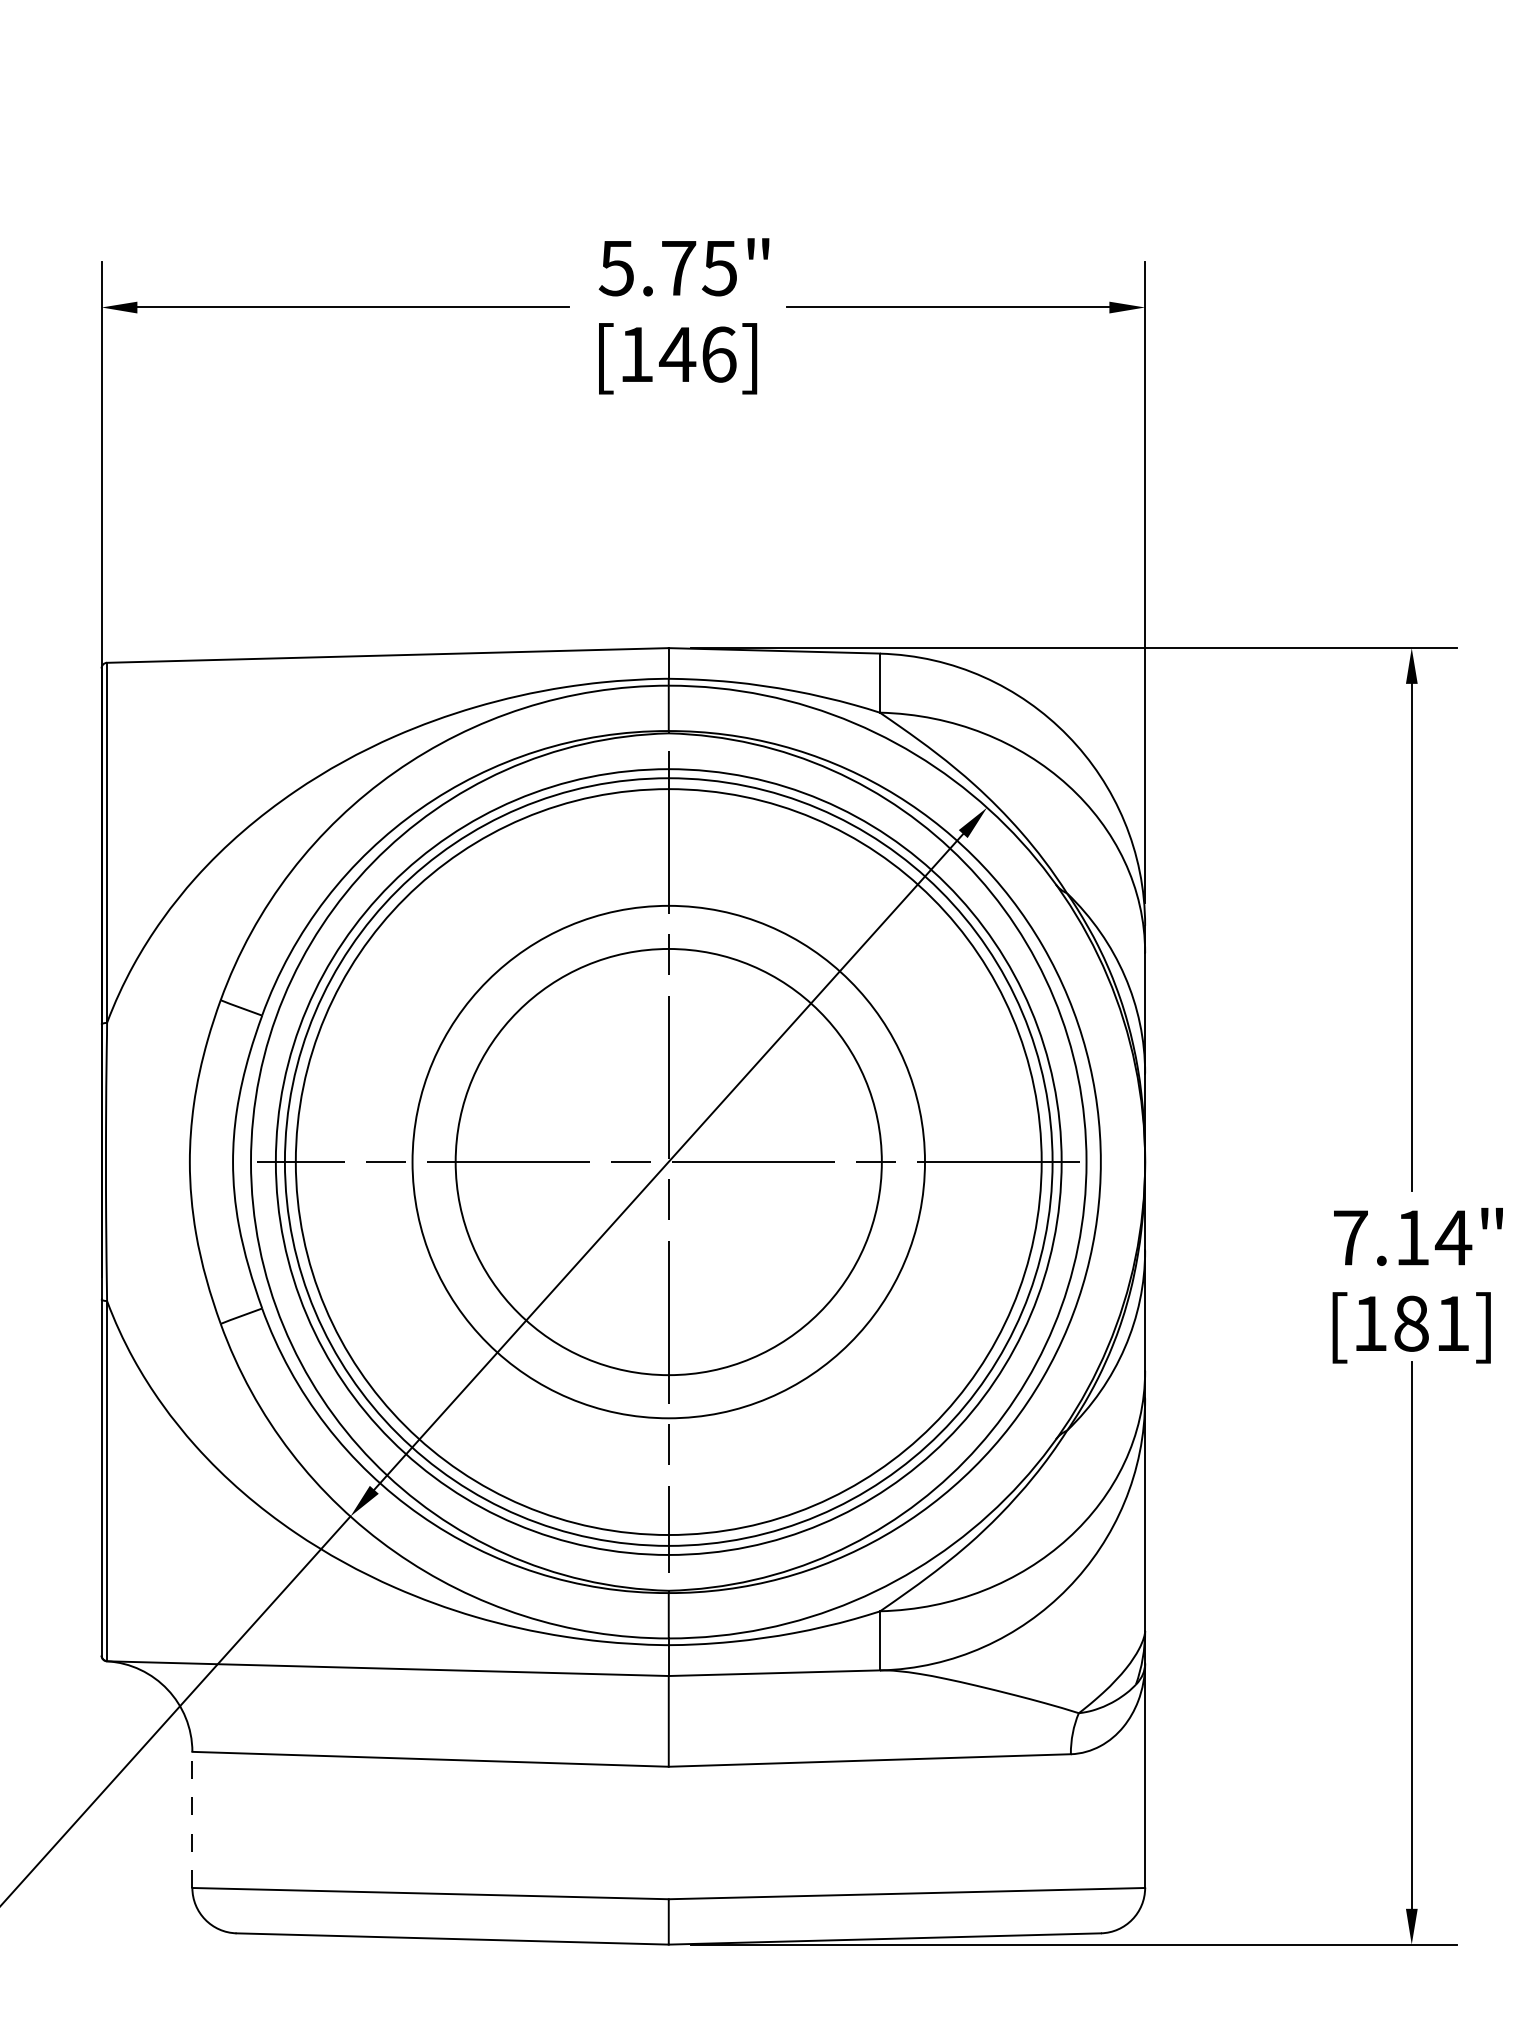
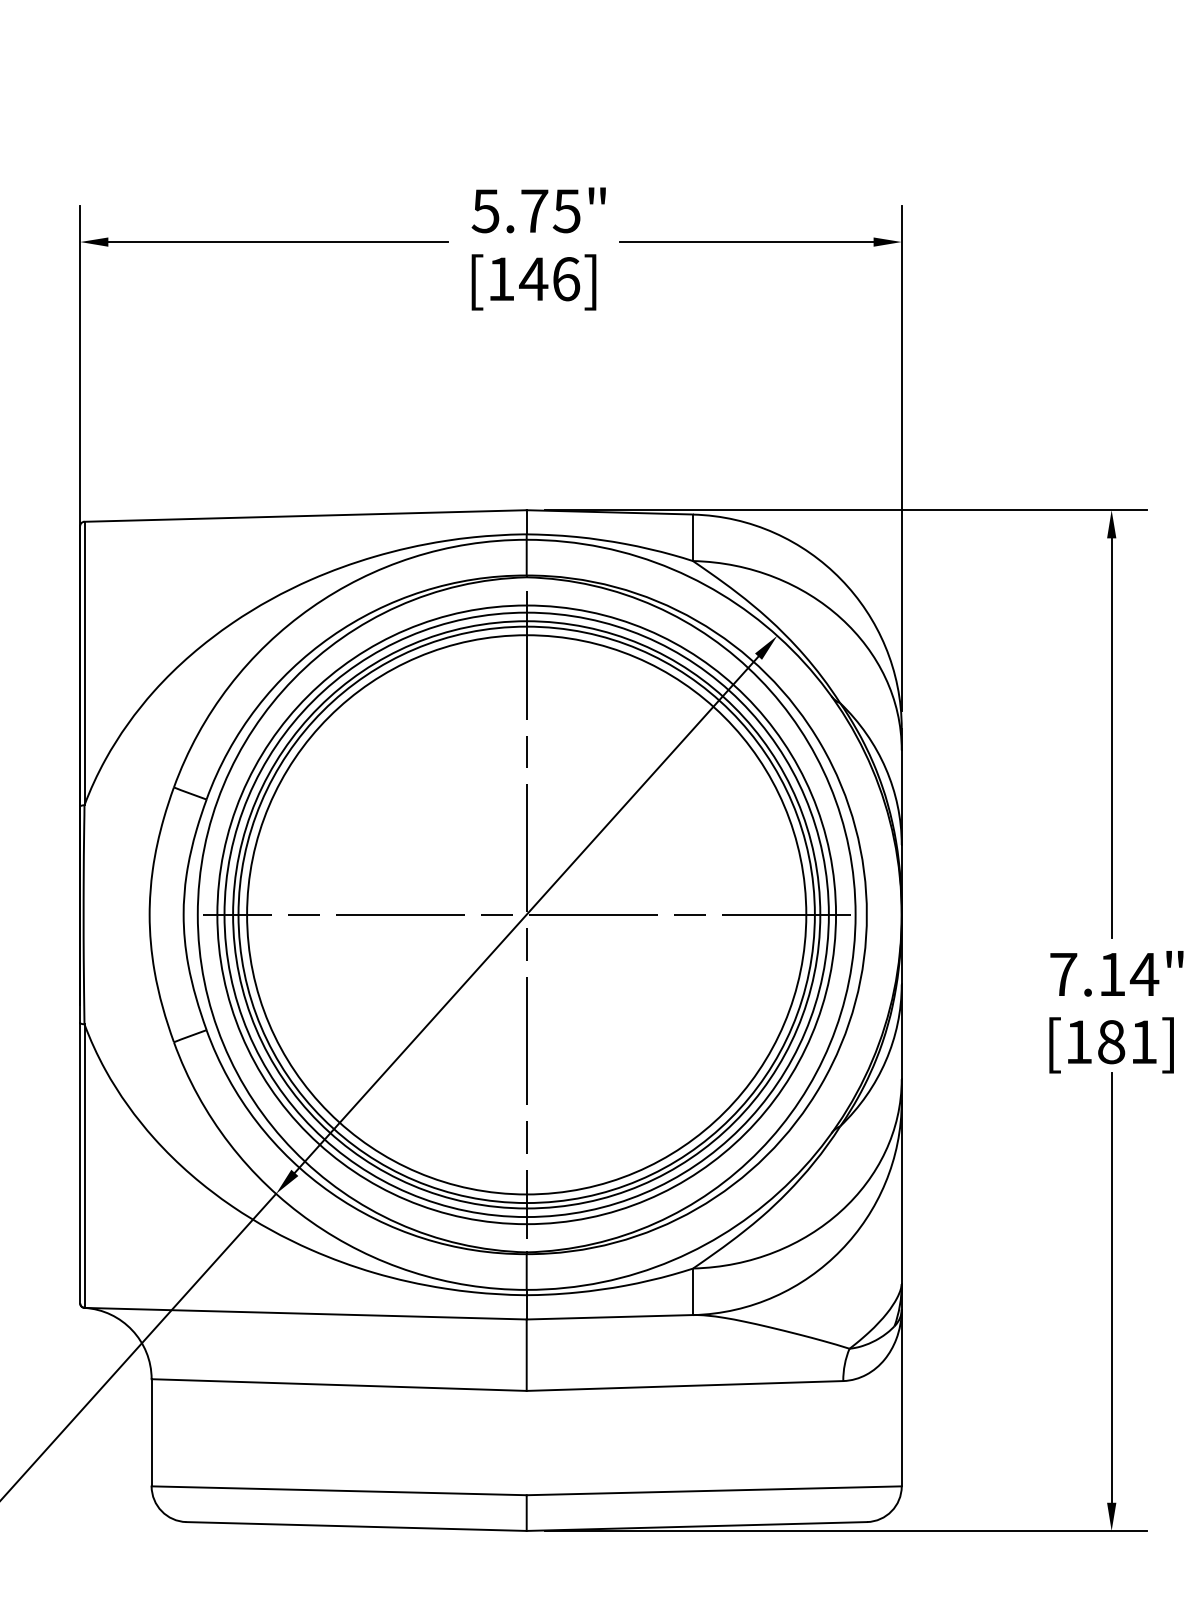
circle: (668, 1161) -> (526, 914), size x1.67
circle: (668, 1162) -> (526, 915), size x1.43
line: (192, 1819) -> (151, 1432), dashed -> solid

